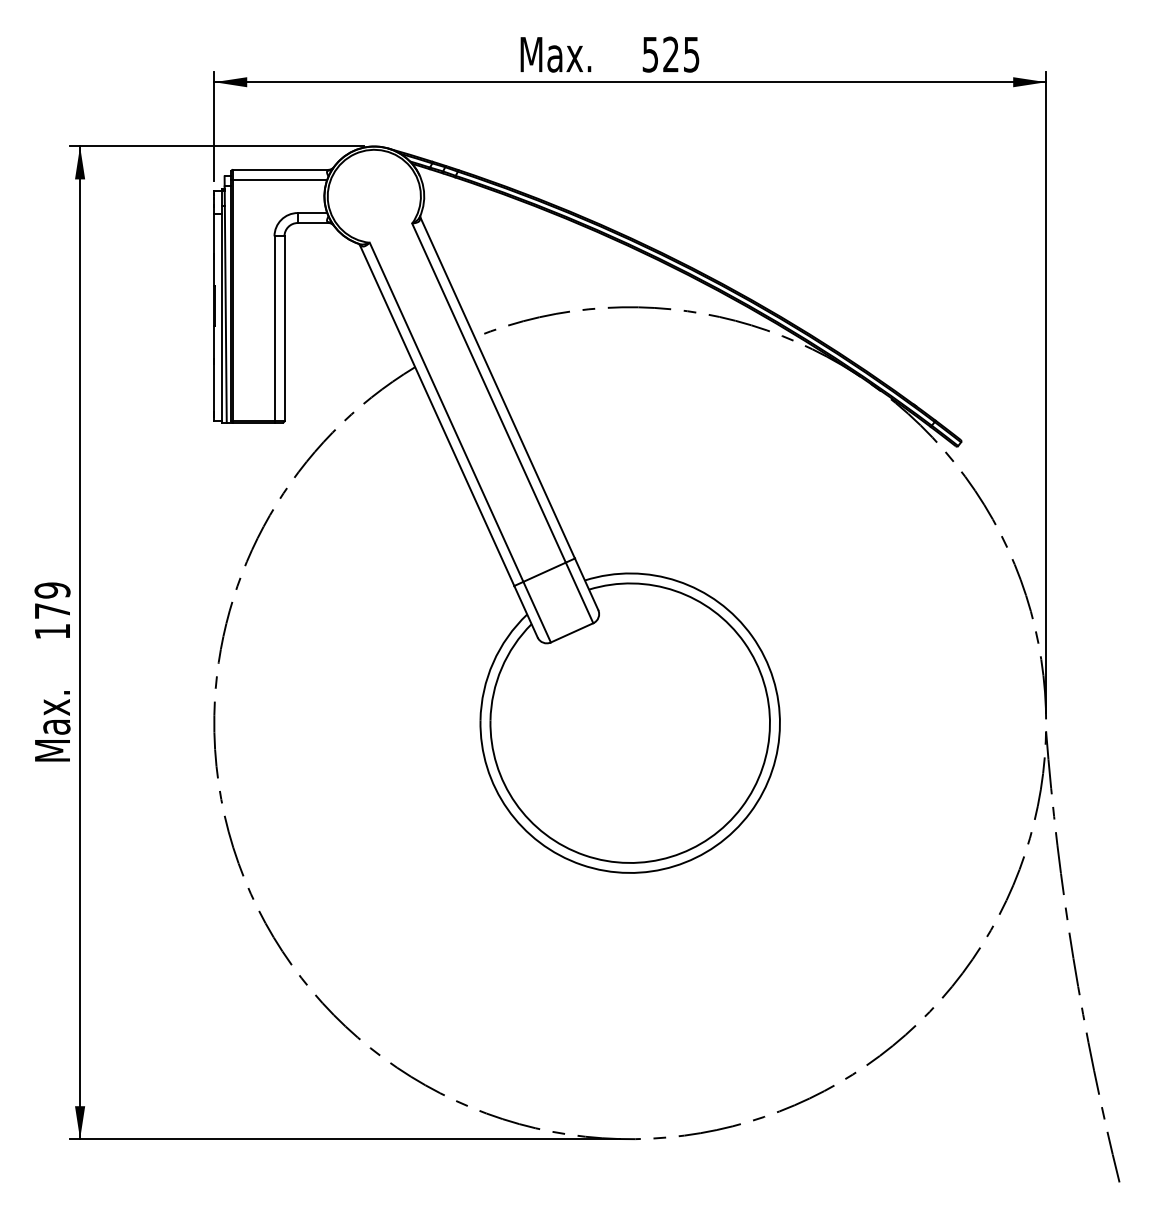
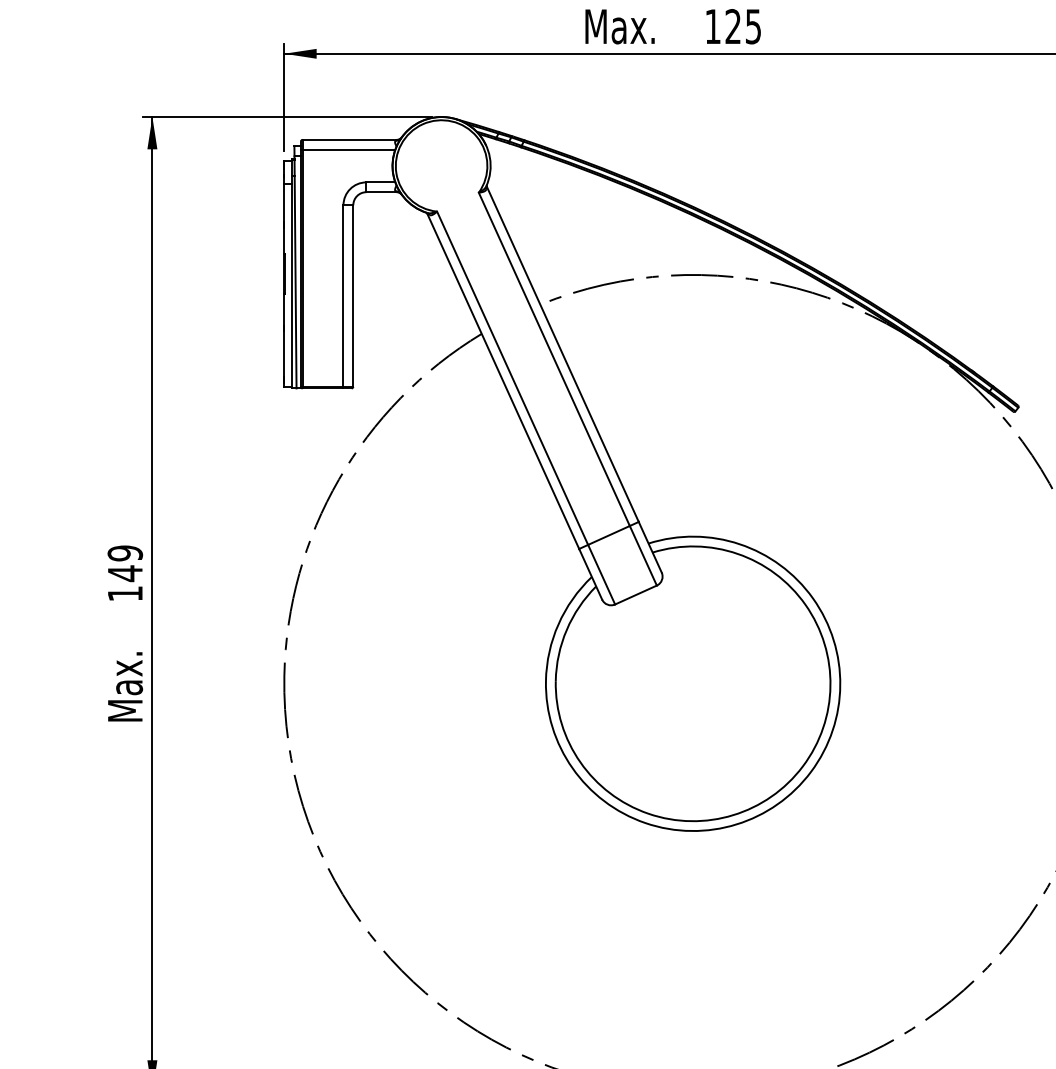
text: (649, 54) -> (712, 26), 525 -> 125
text: (52, 610) -> (125, 573), 179 -> 149

